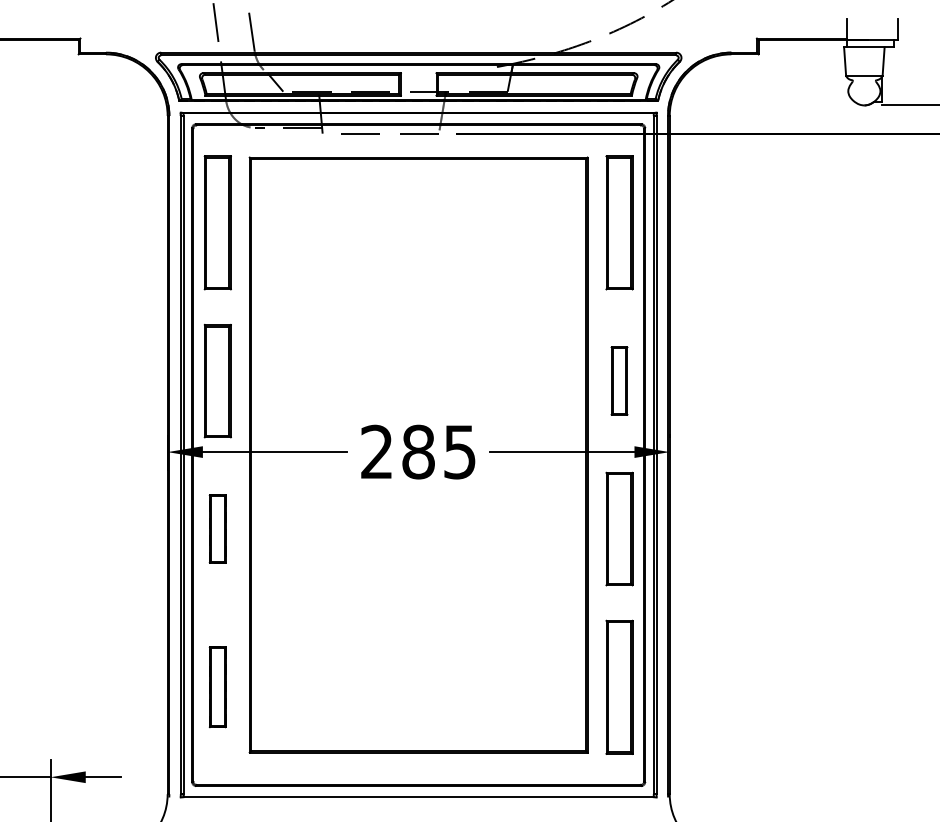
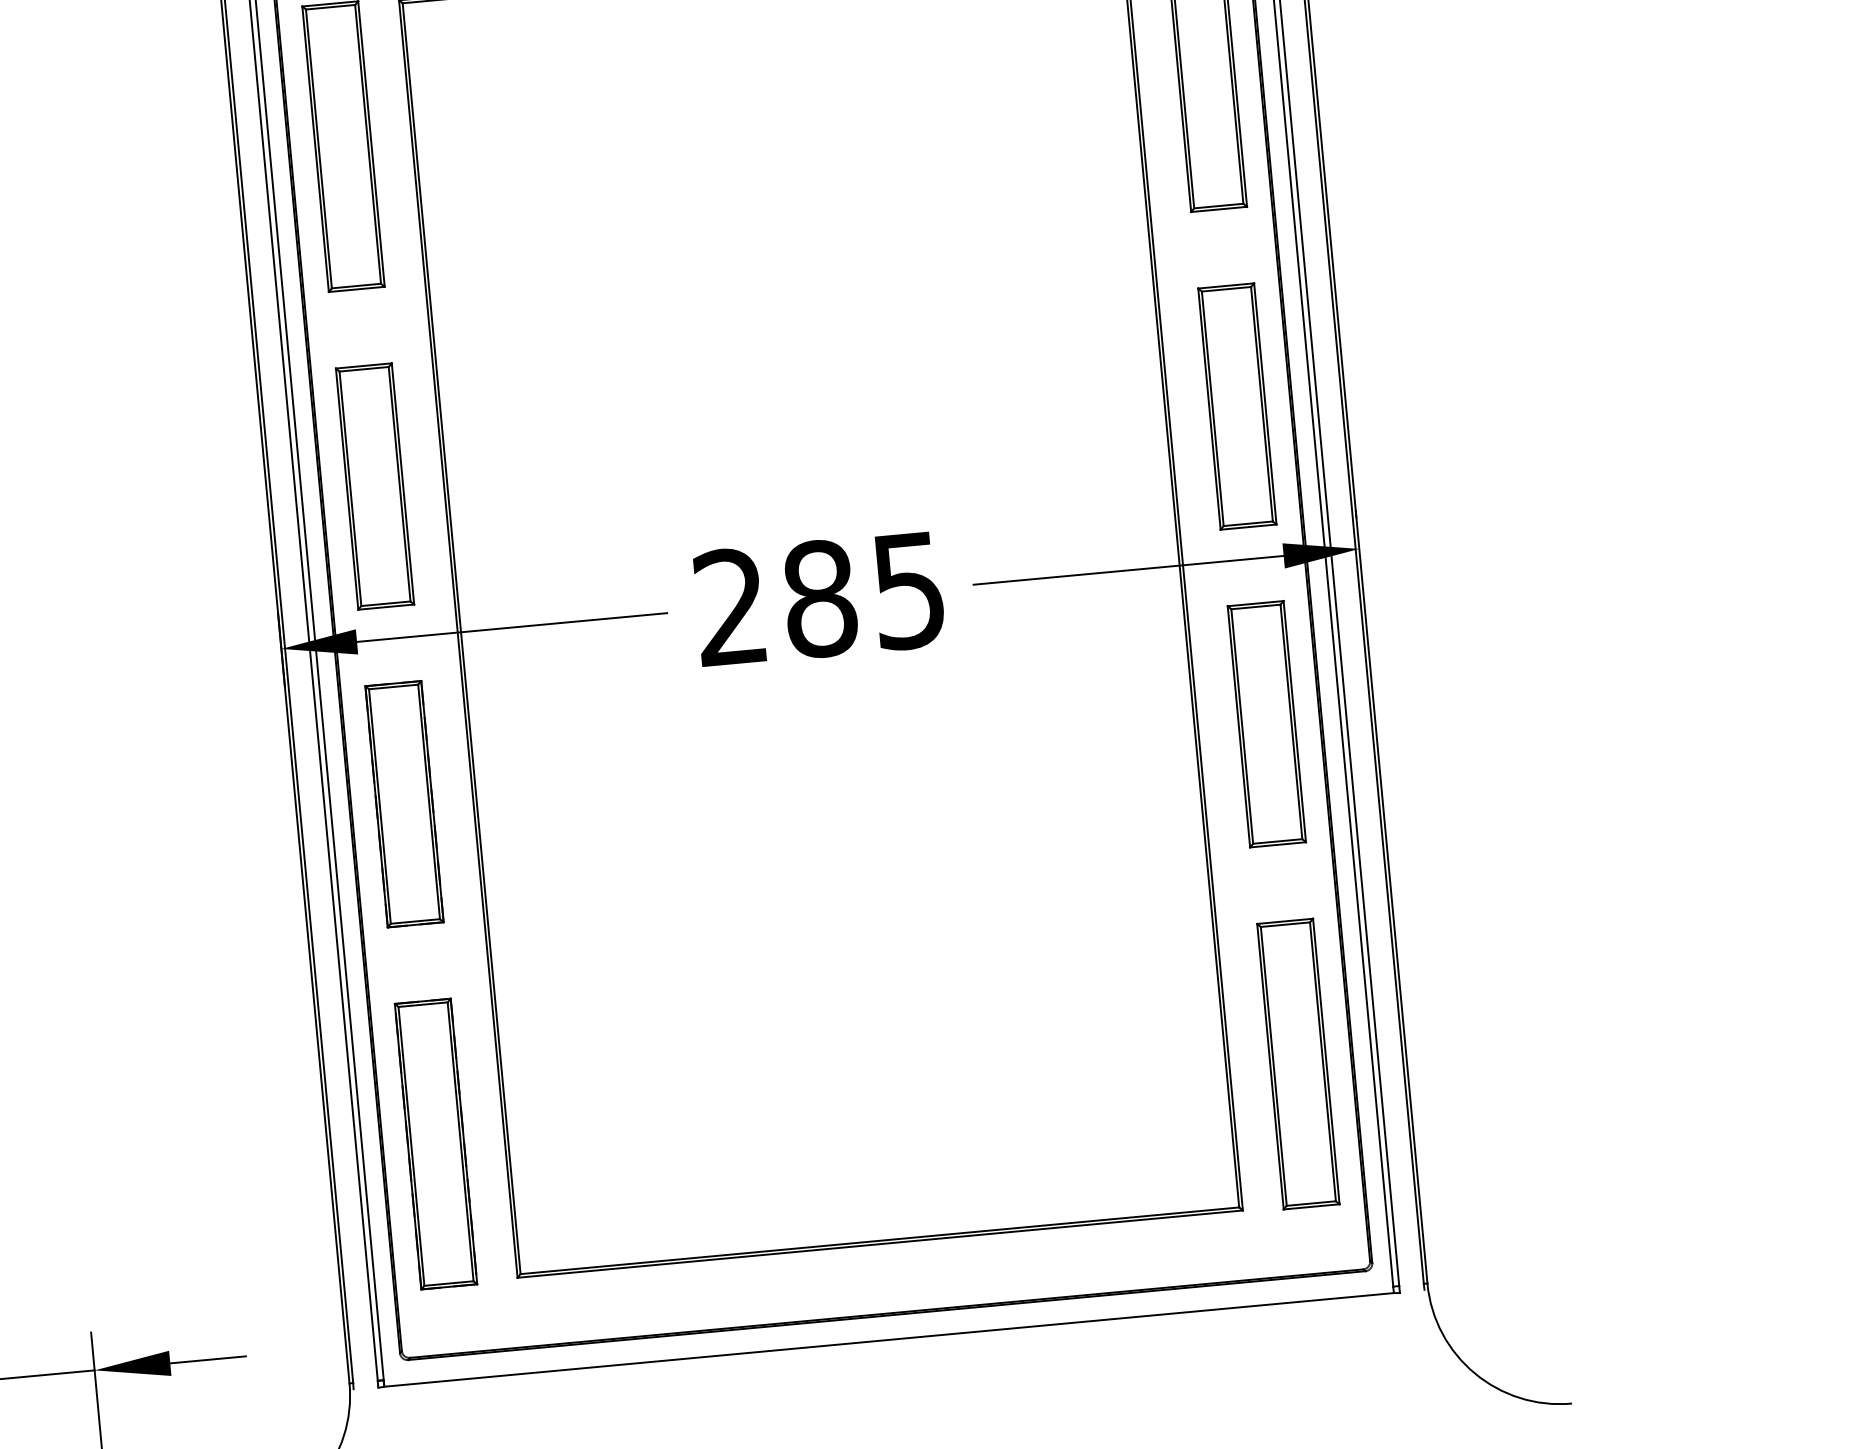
part: (619, 380) -> (1237, 405), size x1.67
part: (217, 528) -> (403, 803), size x1.67
part: (217, 686) -> (435, 1142), size x1.67

